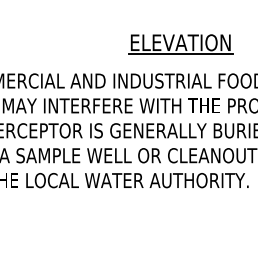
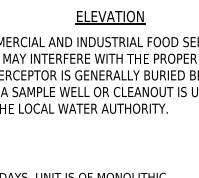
part: (180, 44) -> (110, 17), moved

